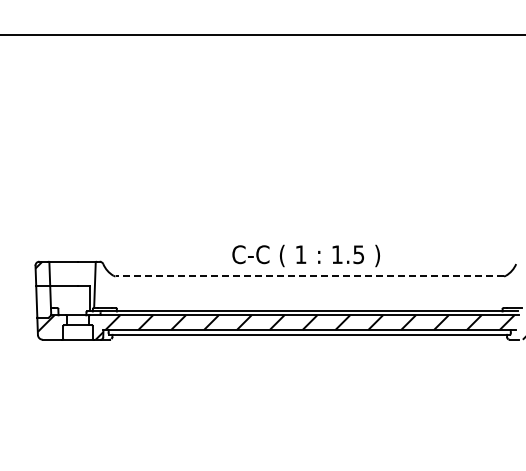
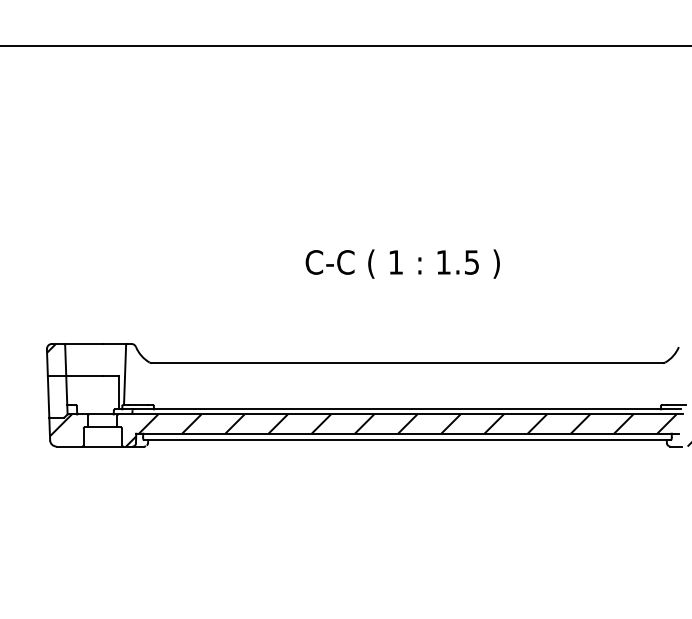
text: (305, 255) -> (401, 263), moved
line: (309, 276) -> (407, 363), dashed -> solid

